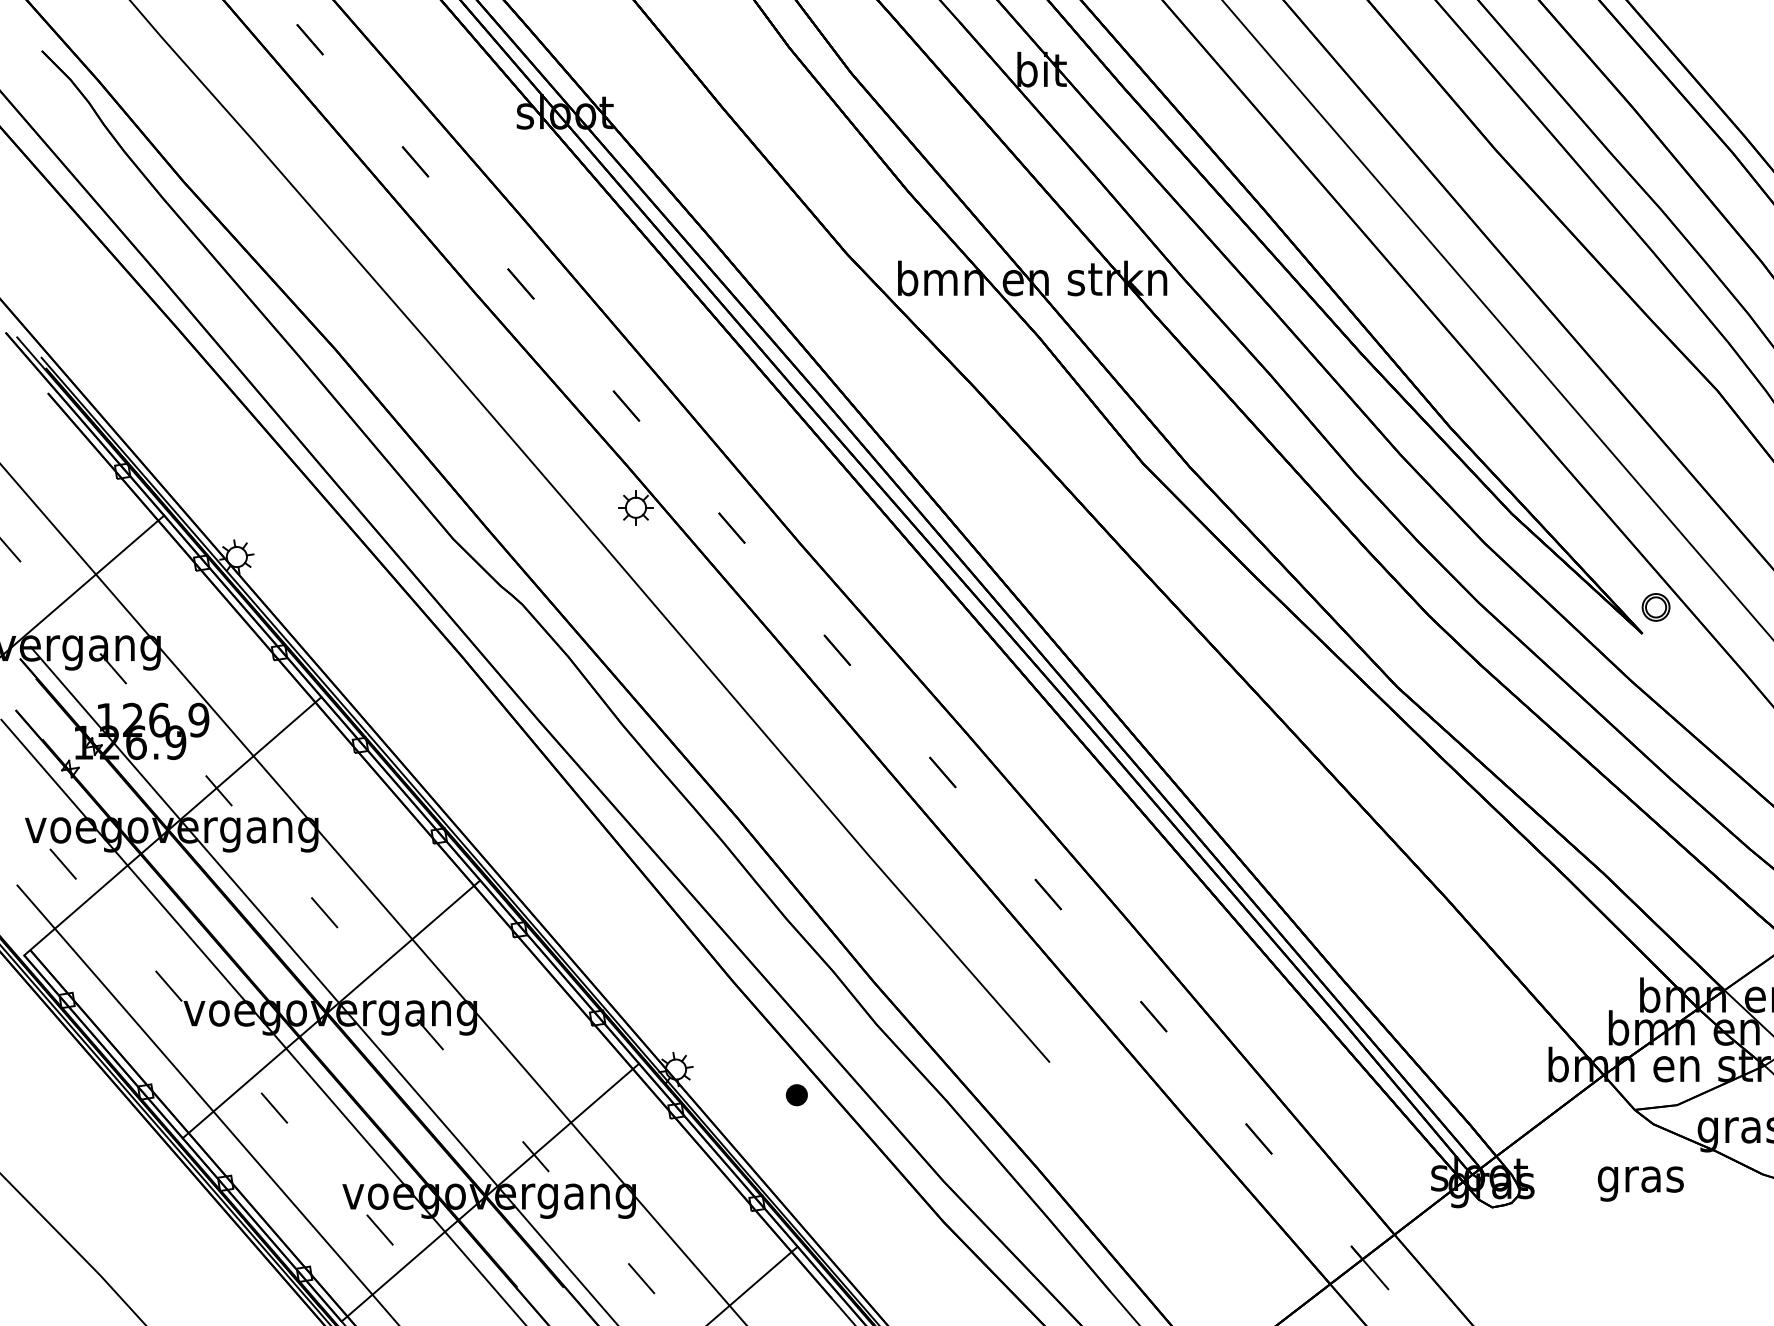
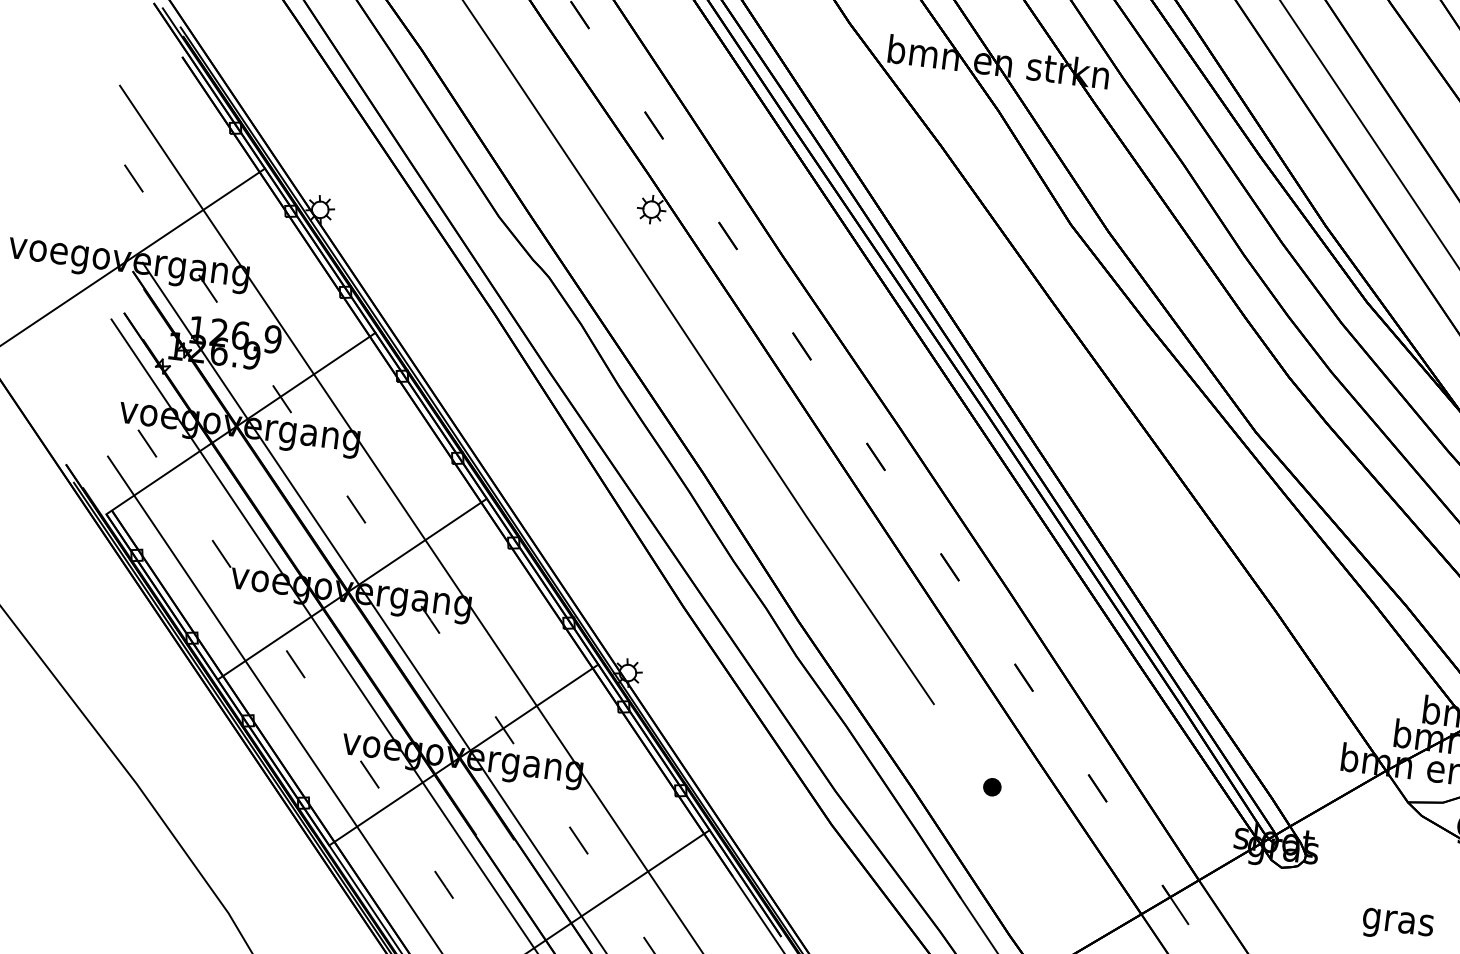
part: (796, 1095) -> (992, 787), moved
text: (1640, 1183) -> (1397, 925), moved

